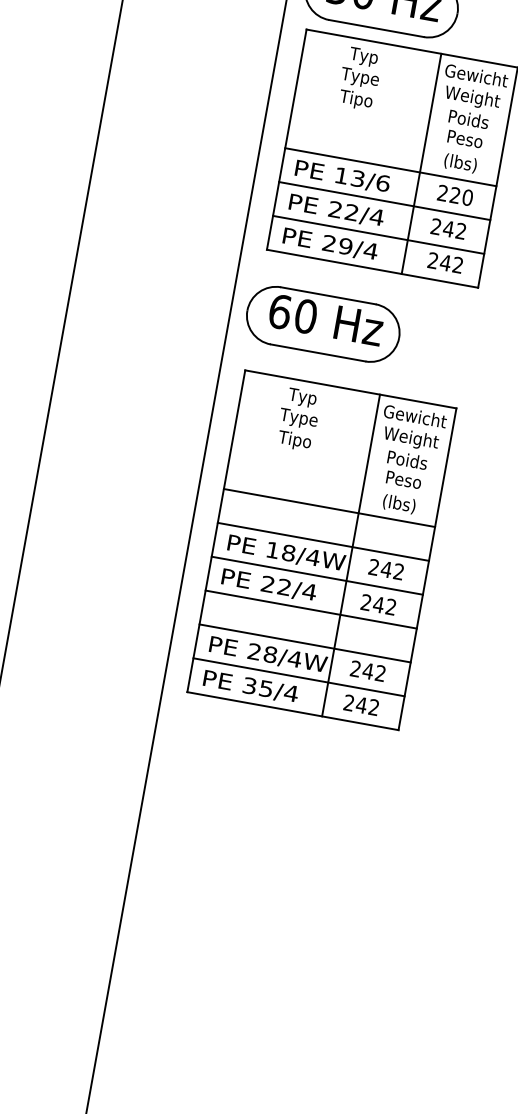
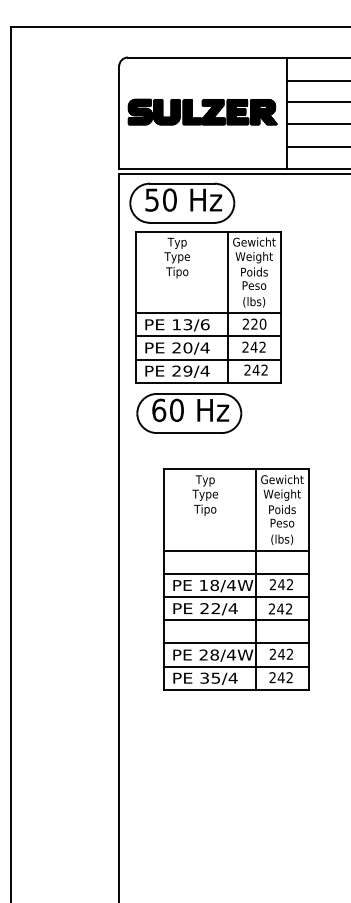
text: (351, 211) -> (187, 347), 22/4 -> 20/4
part: (323, 324) -> (189, 413), moved
part: (322, 550) -> (236, 579), moved

